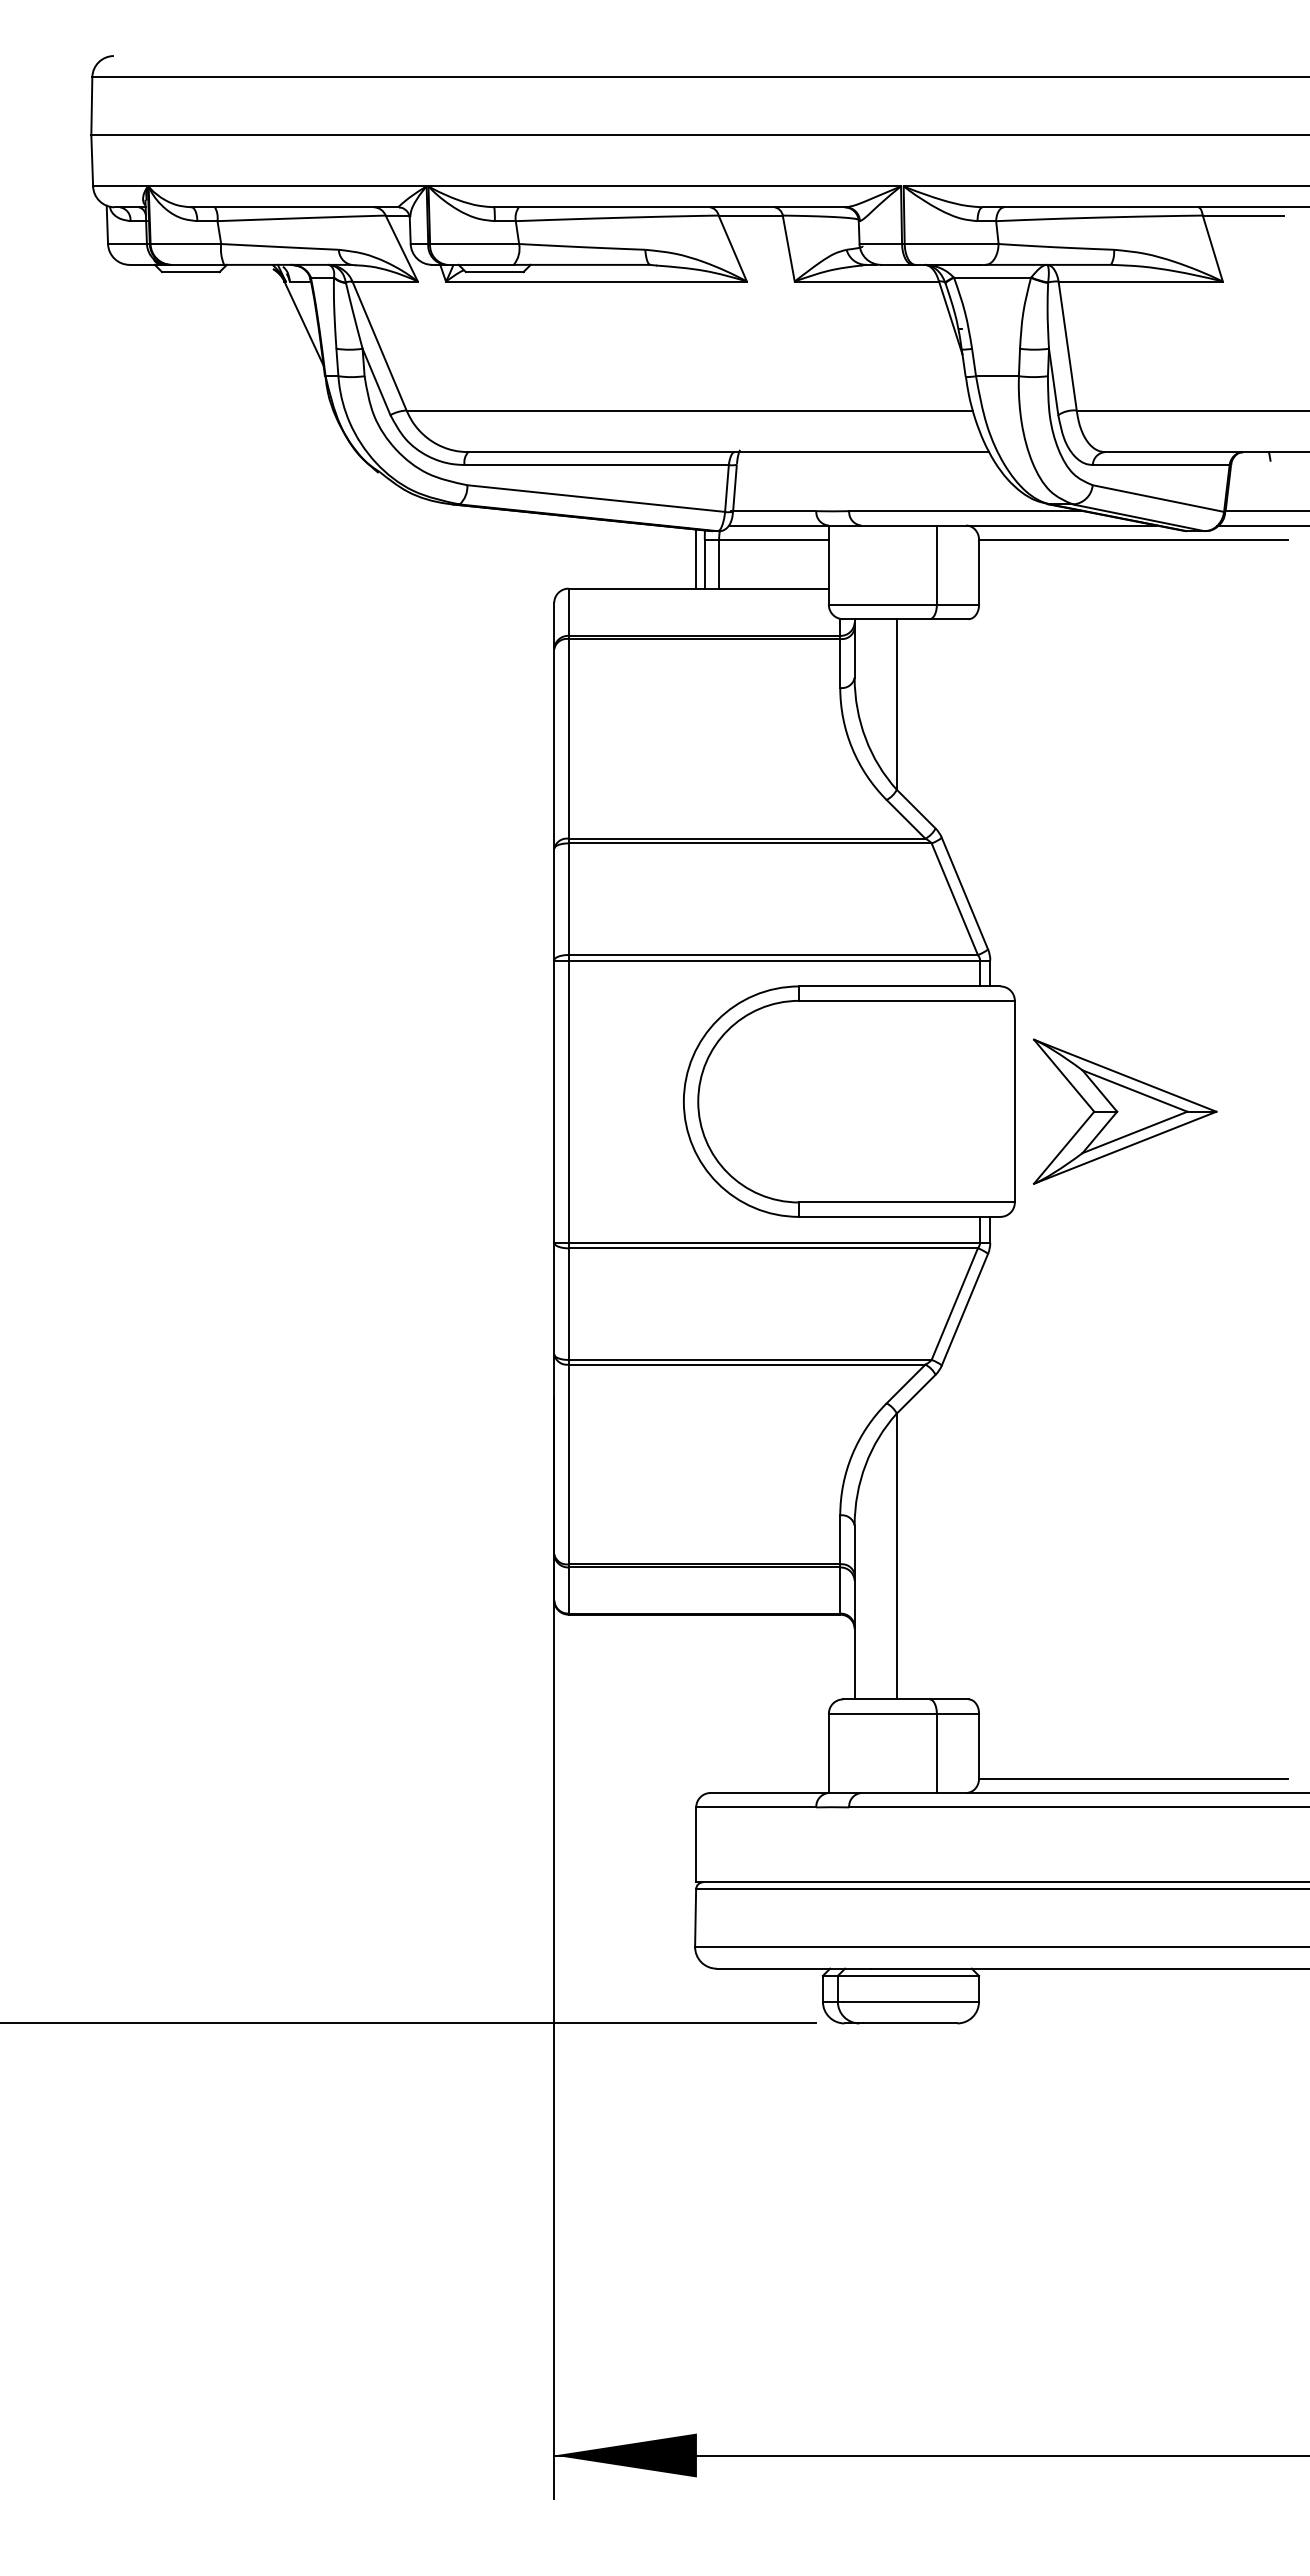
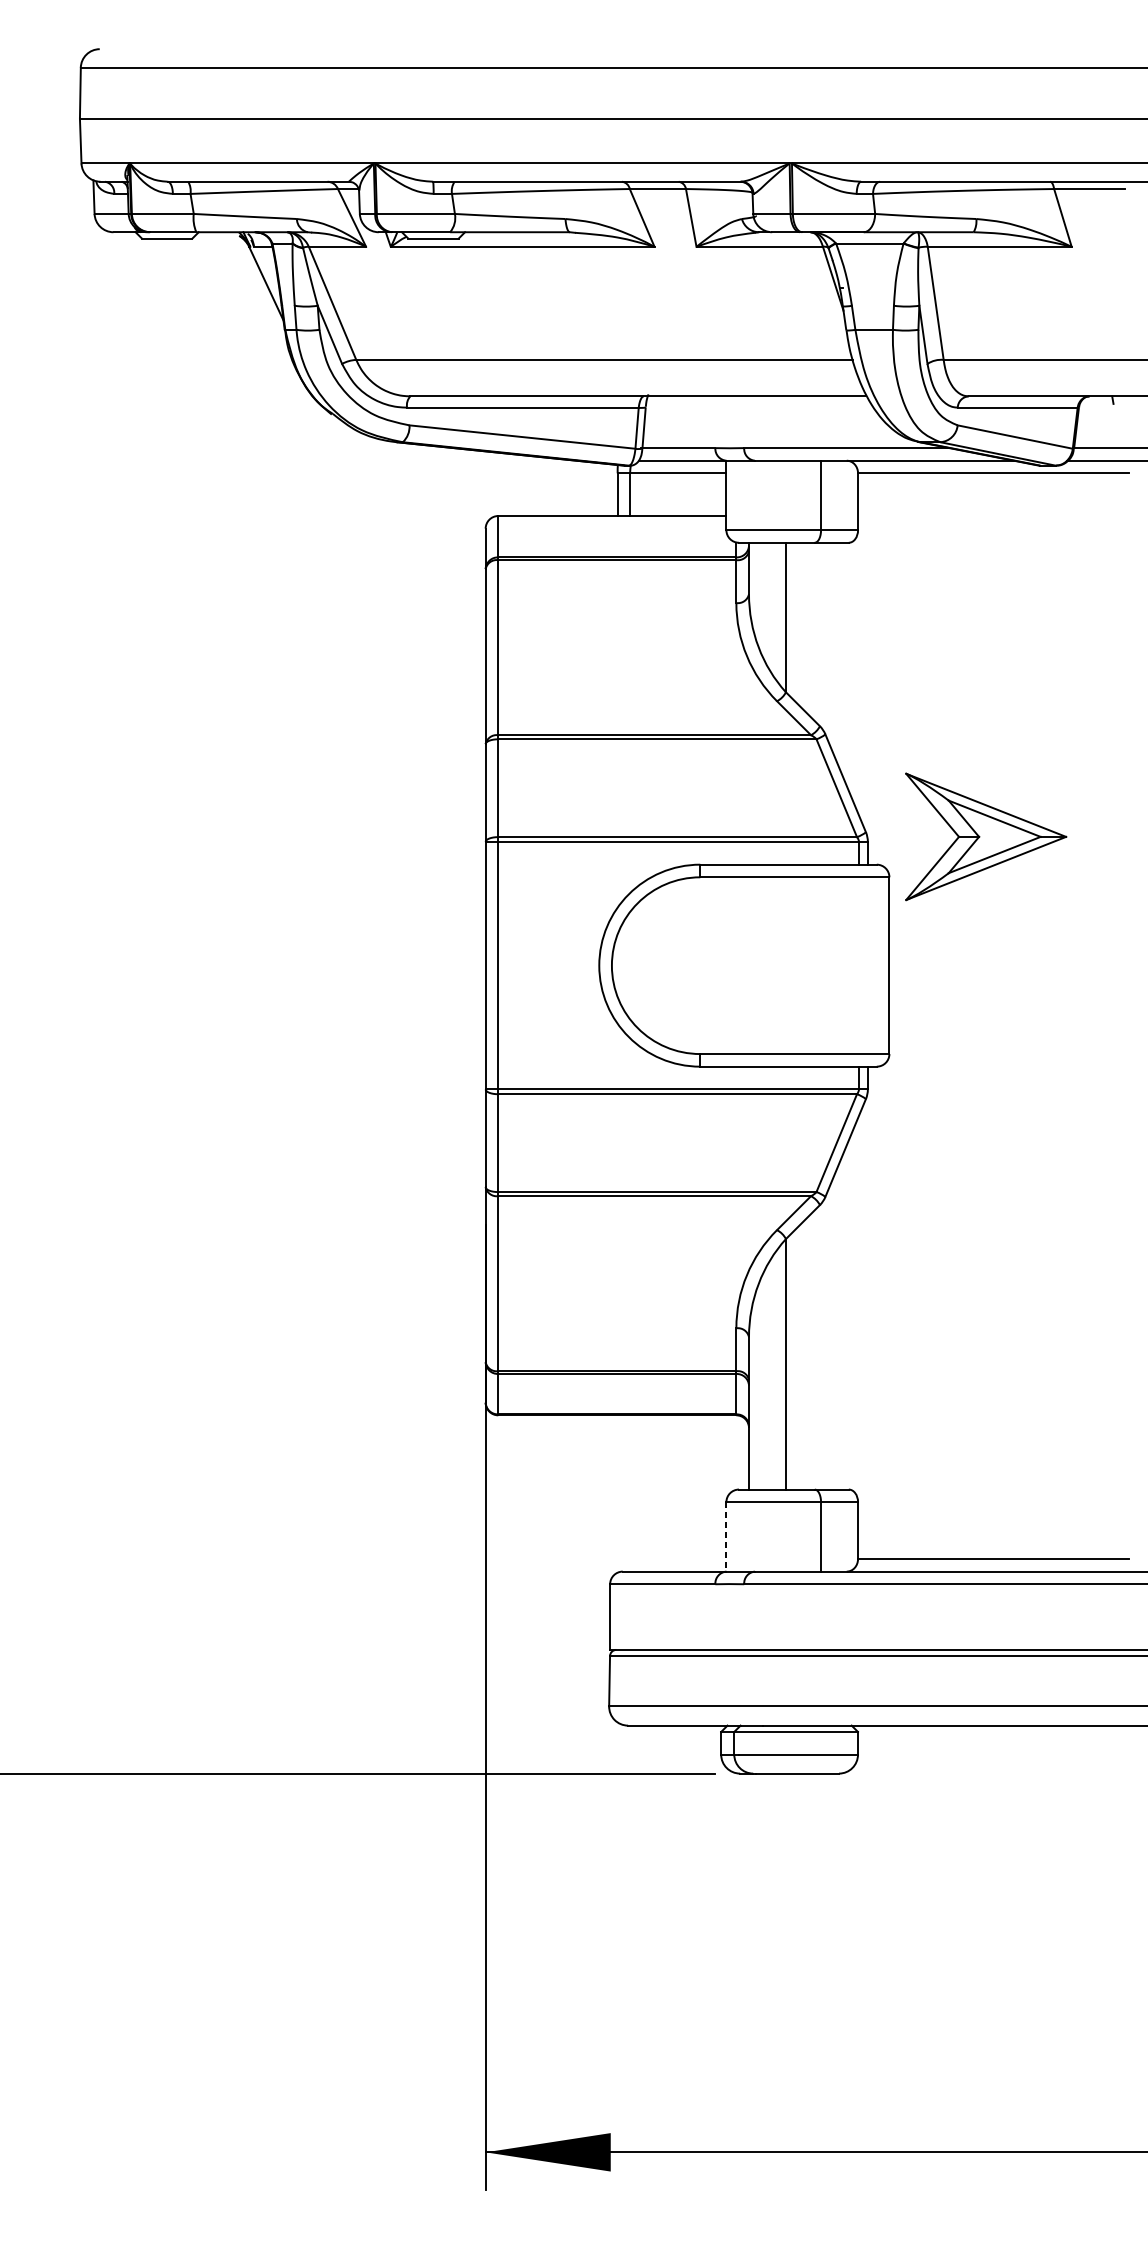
line: (696, 558) -> (610, 489), removed
part: (1124, 1111) -> (985, 836), moved
line: (828, 1753) -> (726, 1537), solid -> dashed

